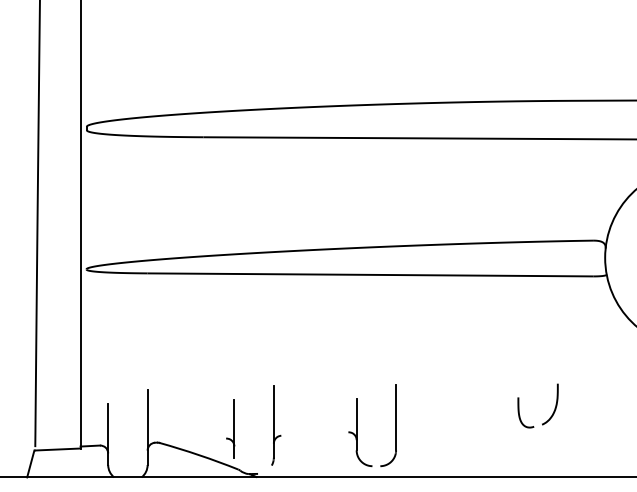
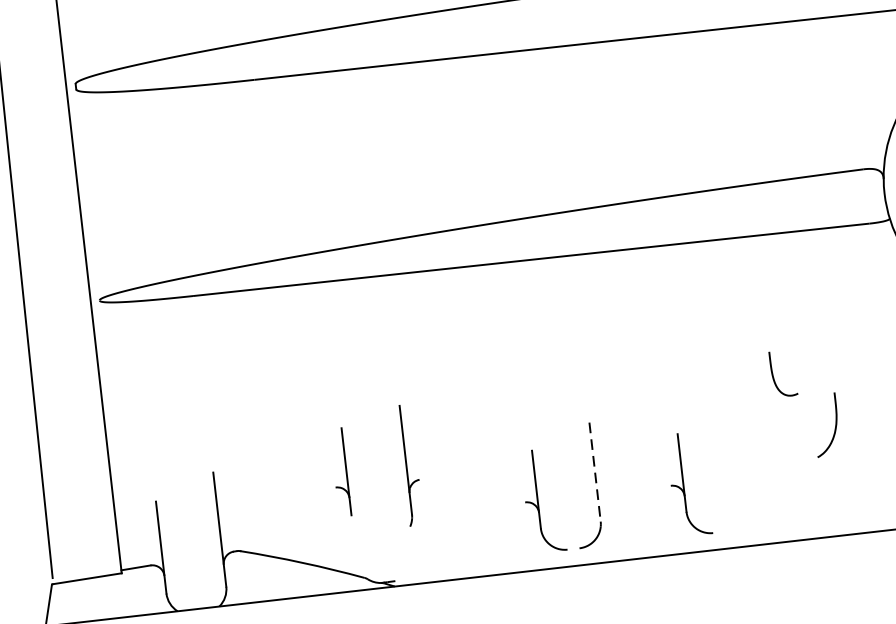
curve: (520, 415) -> (775, 378), moved
line: (396, 417) -> (595, 471), solid -> dashed
part: (276, 425) -> (410, 465), moved
part: (230, 428) -> (340, 471), moved
part: (456, 432) -> (689, 484), added

